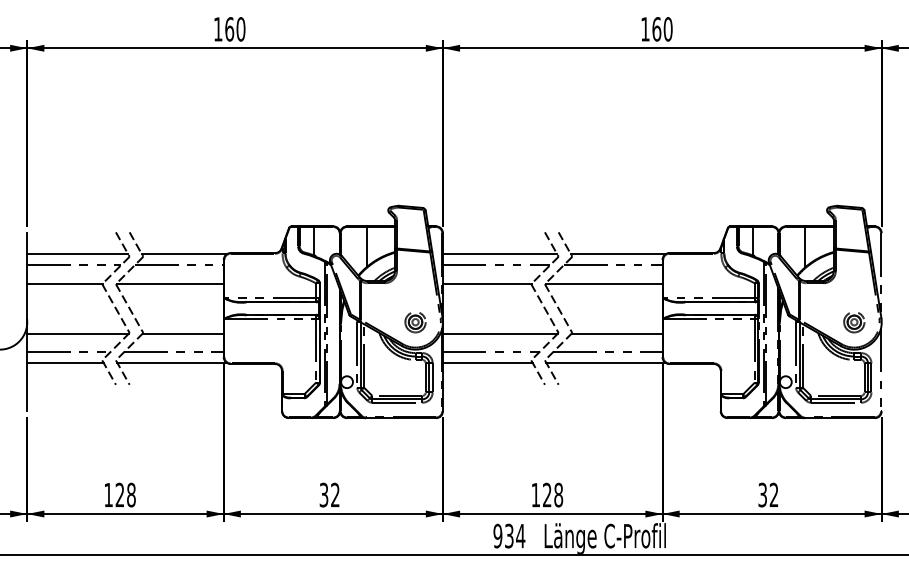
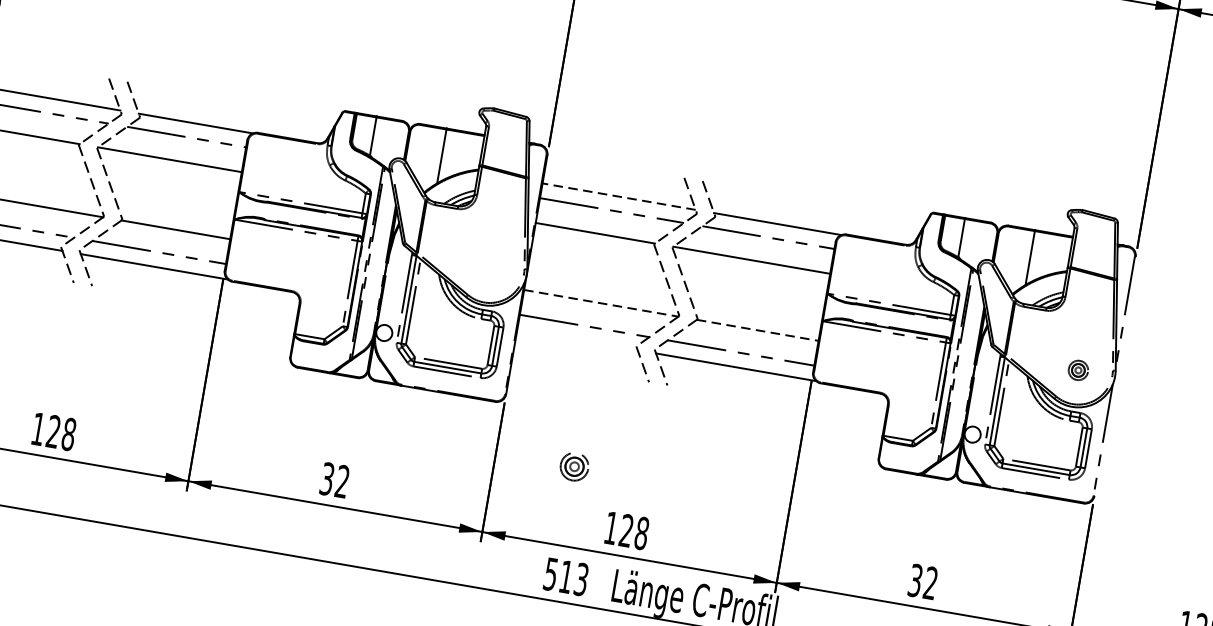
line: (499, 254) -> (618, 197), solid -> dashed
part: (415, 322) -> (574, 467), moved
part: (854, 322) -> (1078, 370), size x0.7
line: (500, 333) -> (601, 303), solid -> dashed
line: (617, 333) -> (758, 330), solid -> dashed
line: (487, 363) -> (576, 340), removed
text: (509, 535) -> (566, 576), 934 -> 513

